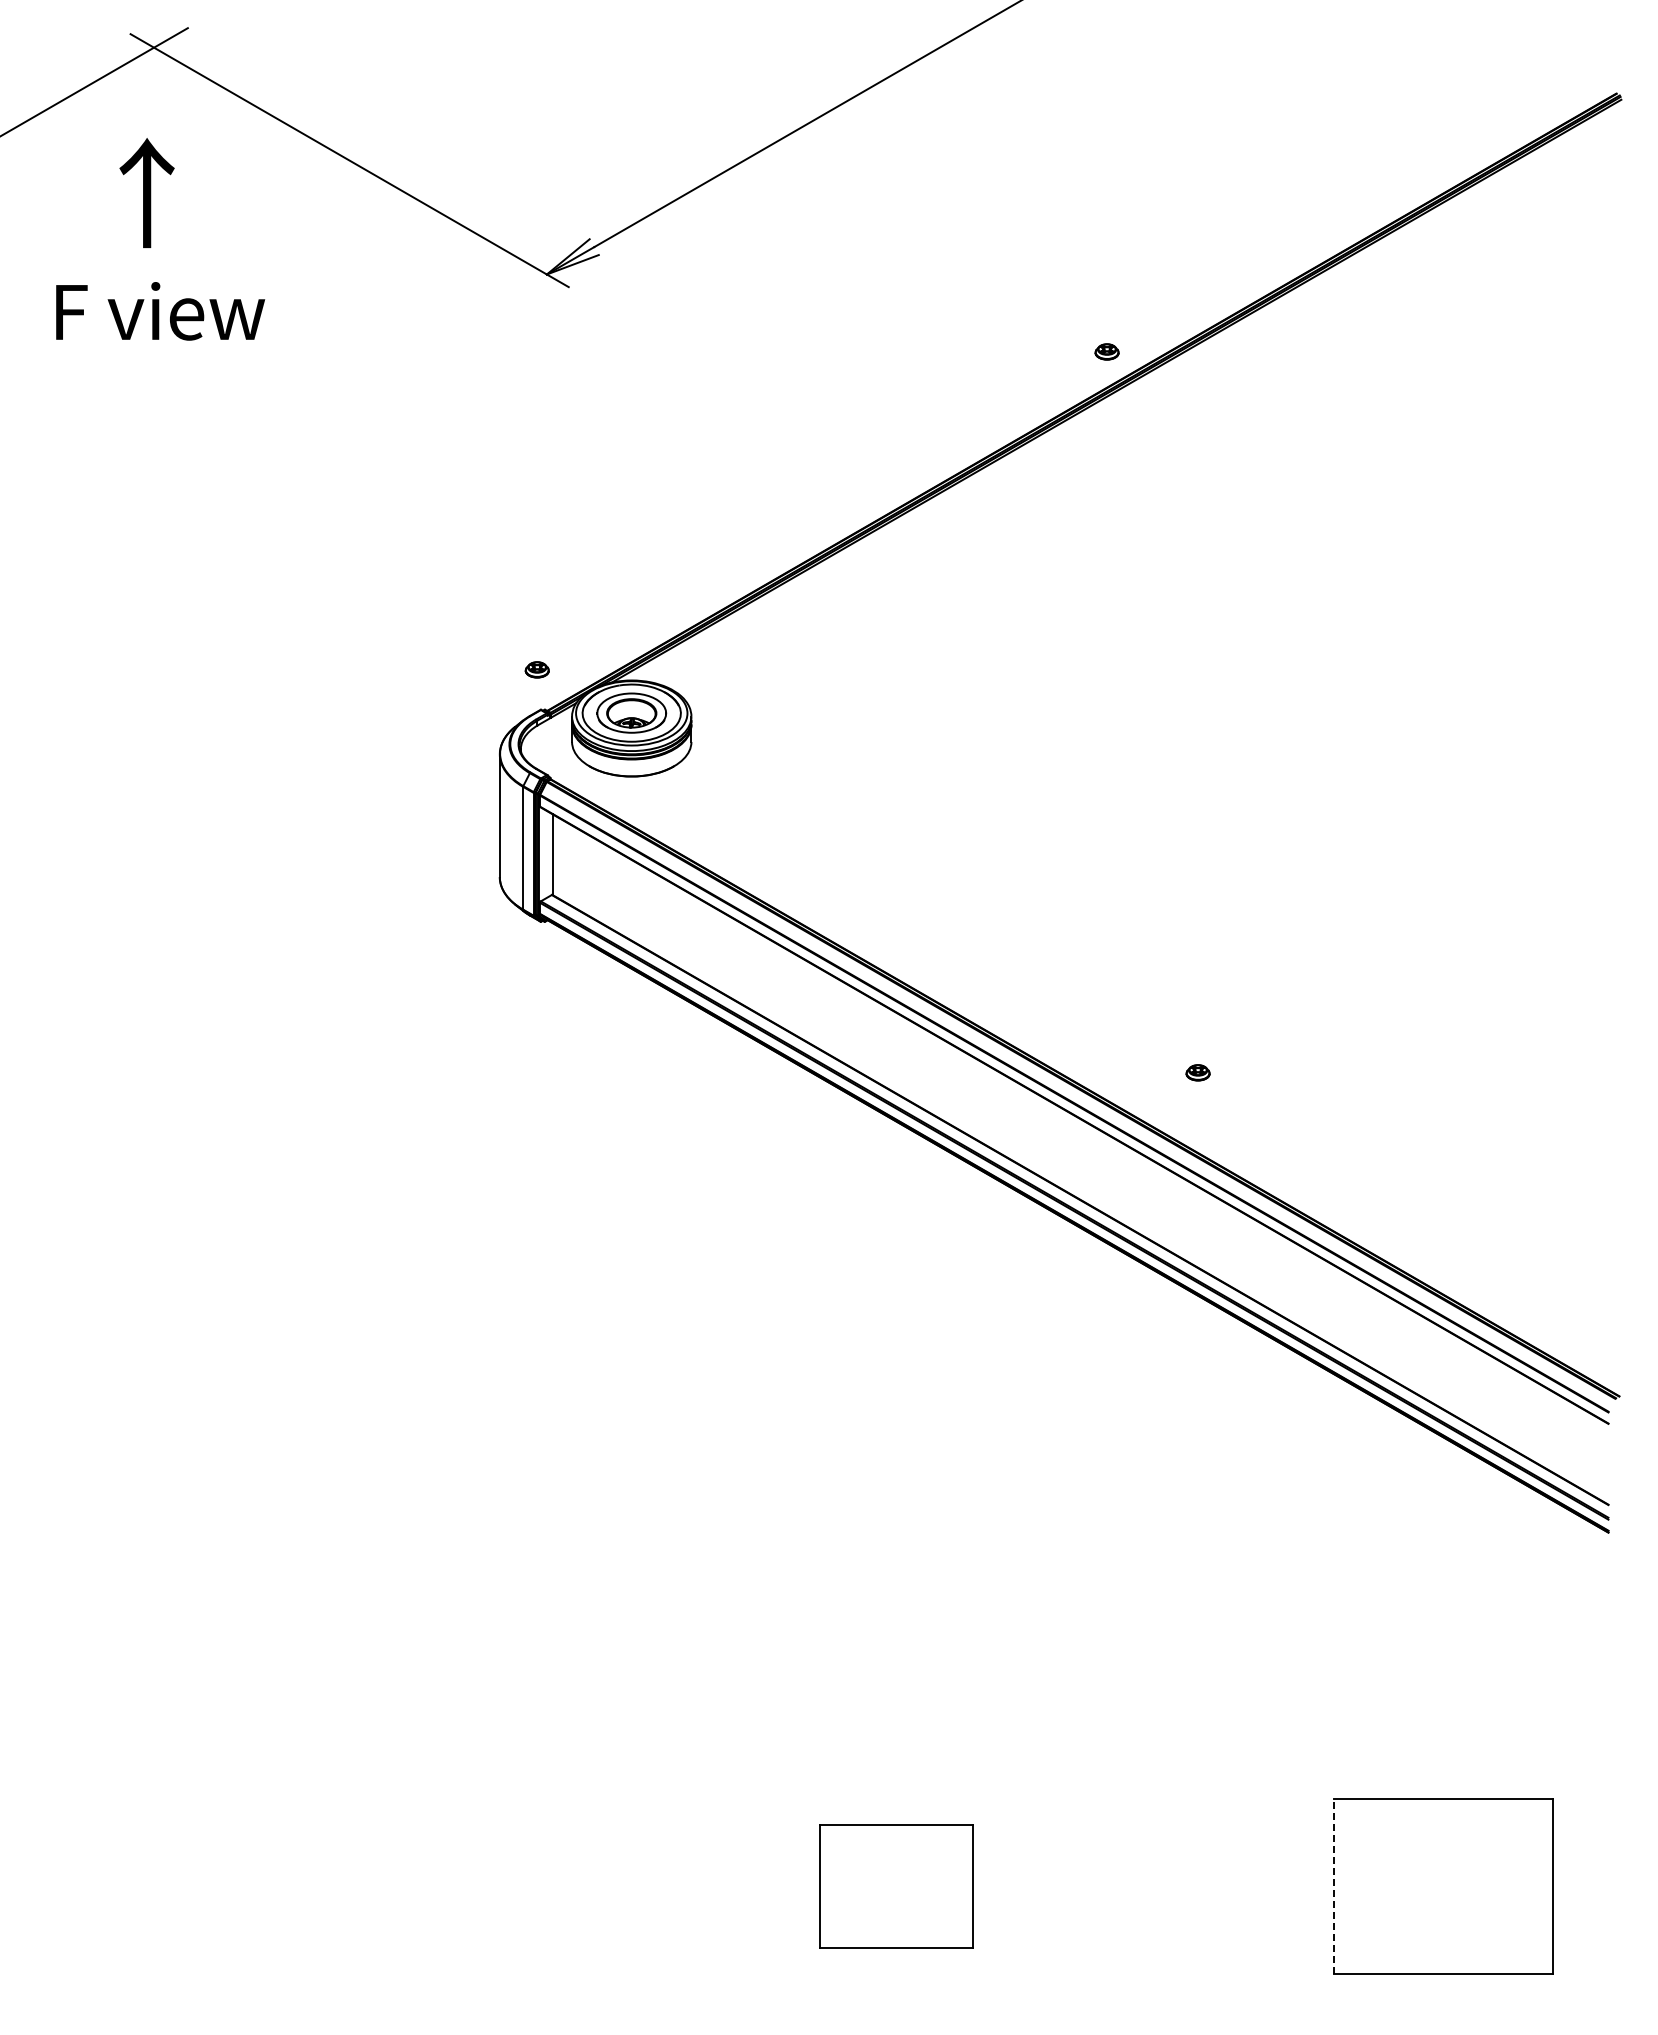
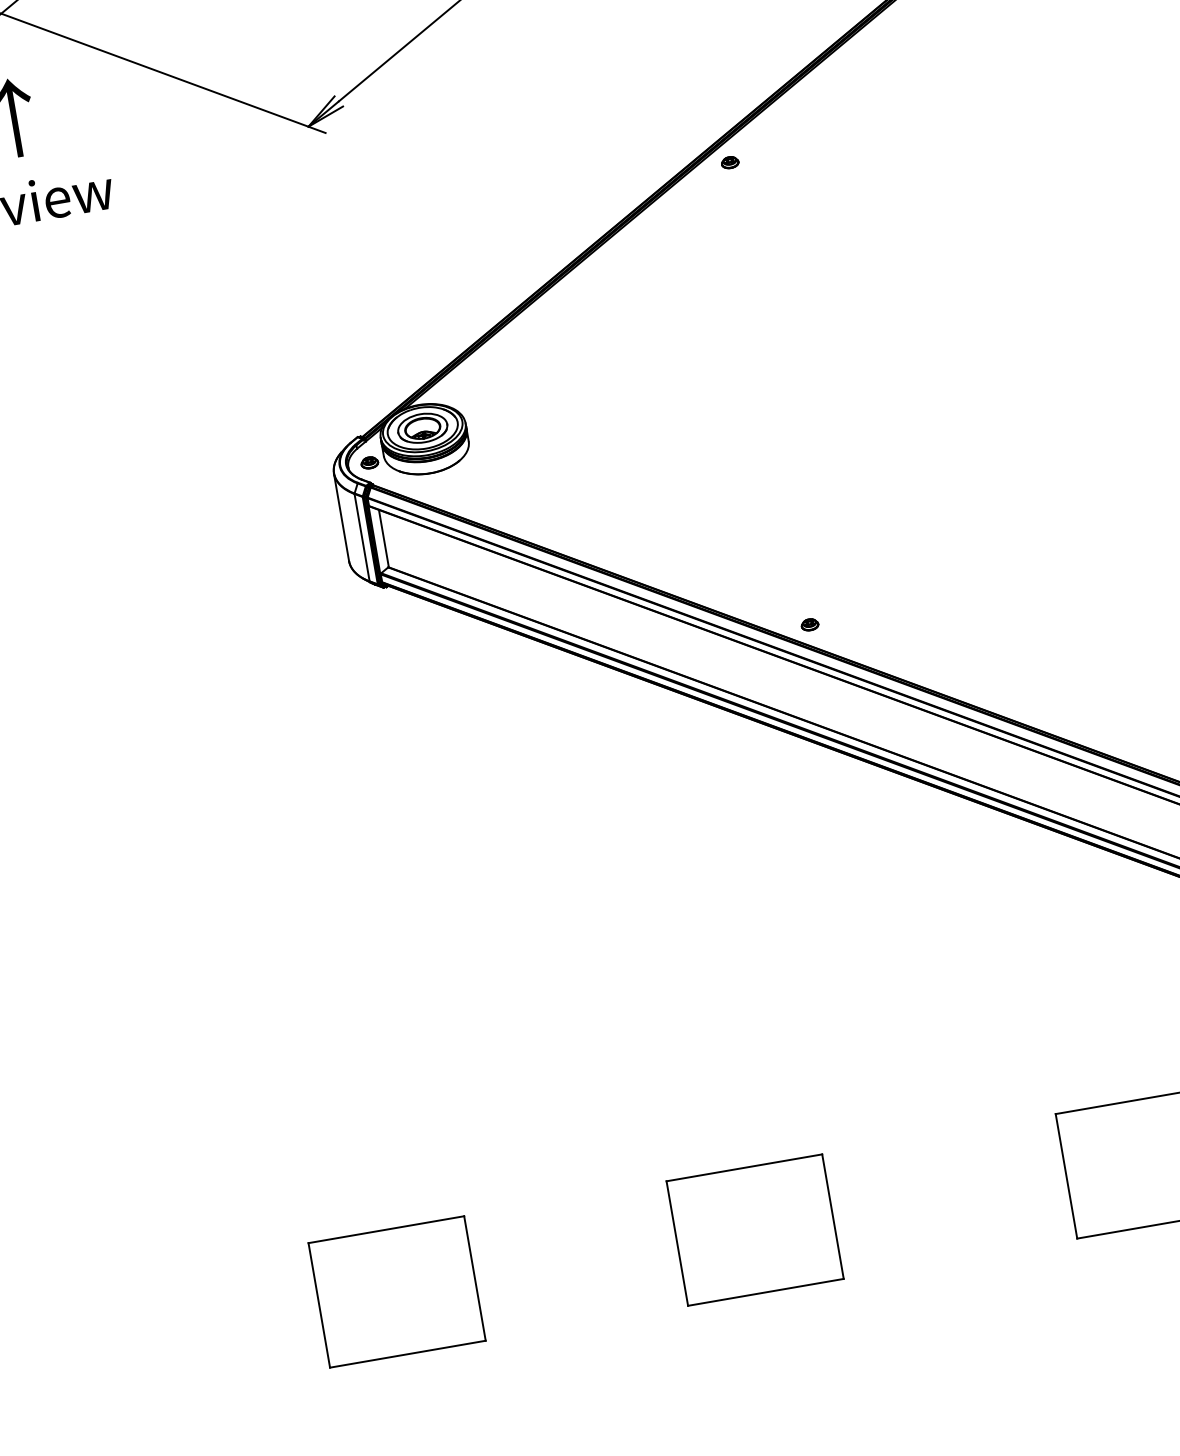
part: (1106, 351) -> (729, 162), moved
part: (536, 669) -> (369, 462), moved
part: (1197, 1072) -> (809, 624), moved
part: (393, 1886) -> (397, 1291), added
part: (896, 1886) -> (755, 1230), size x1.43
line: (1334, 1886) -> (1066, 1176), dashed -> solid

